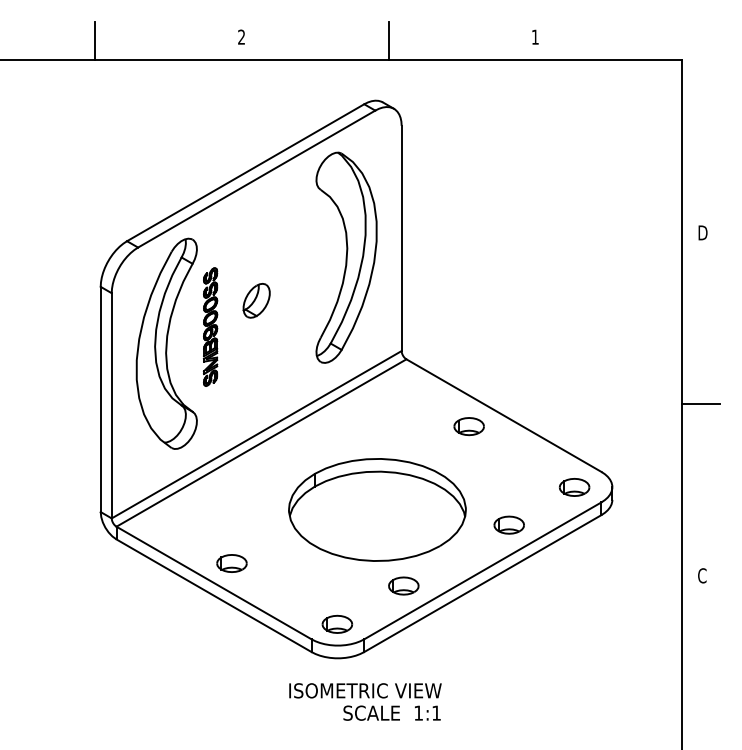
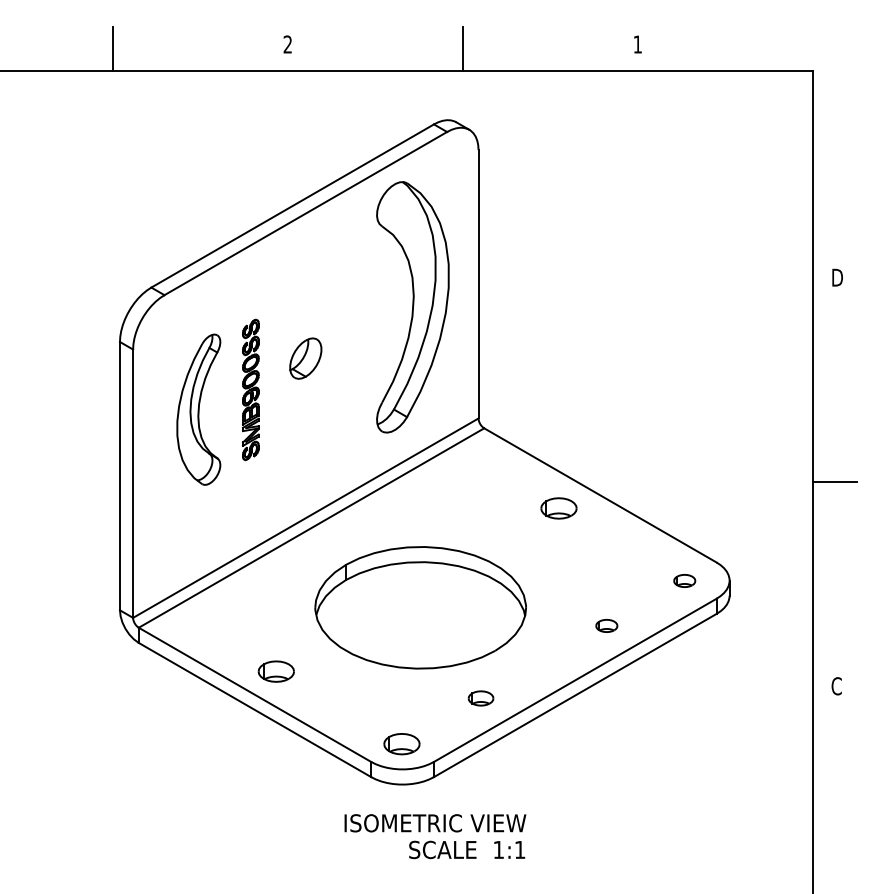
part: (166, 343) -> (198, 409), size x0.6
part: (574, 487) -> (684, 580), size x0.6
part: (377, 509) -> (420, 607), moved
part: (509, 524) -> (606, 625), size x0.6
part: (403, 586) -> (480, 698), size x0.7

